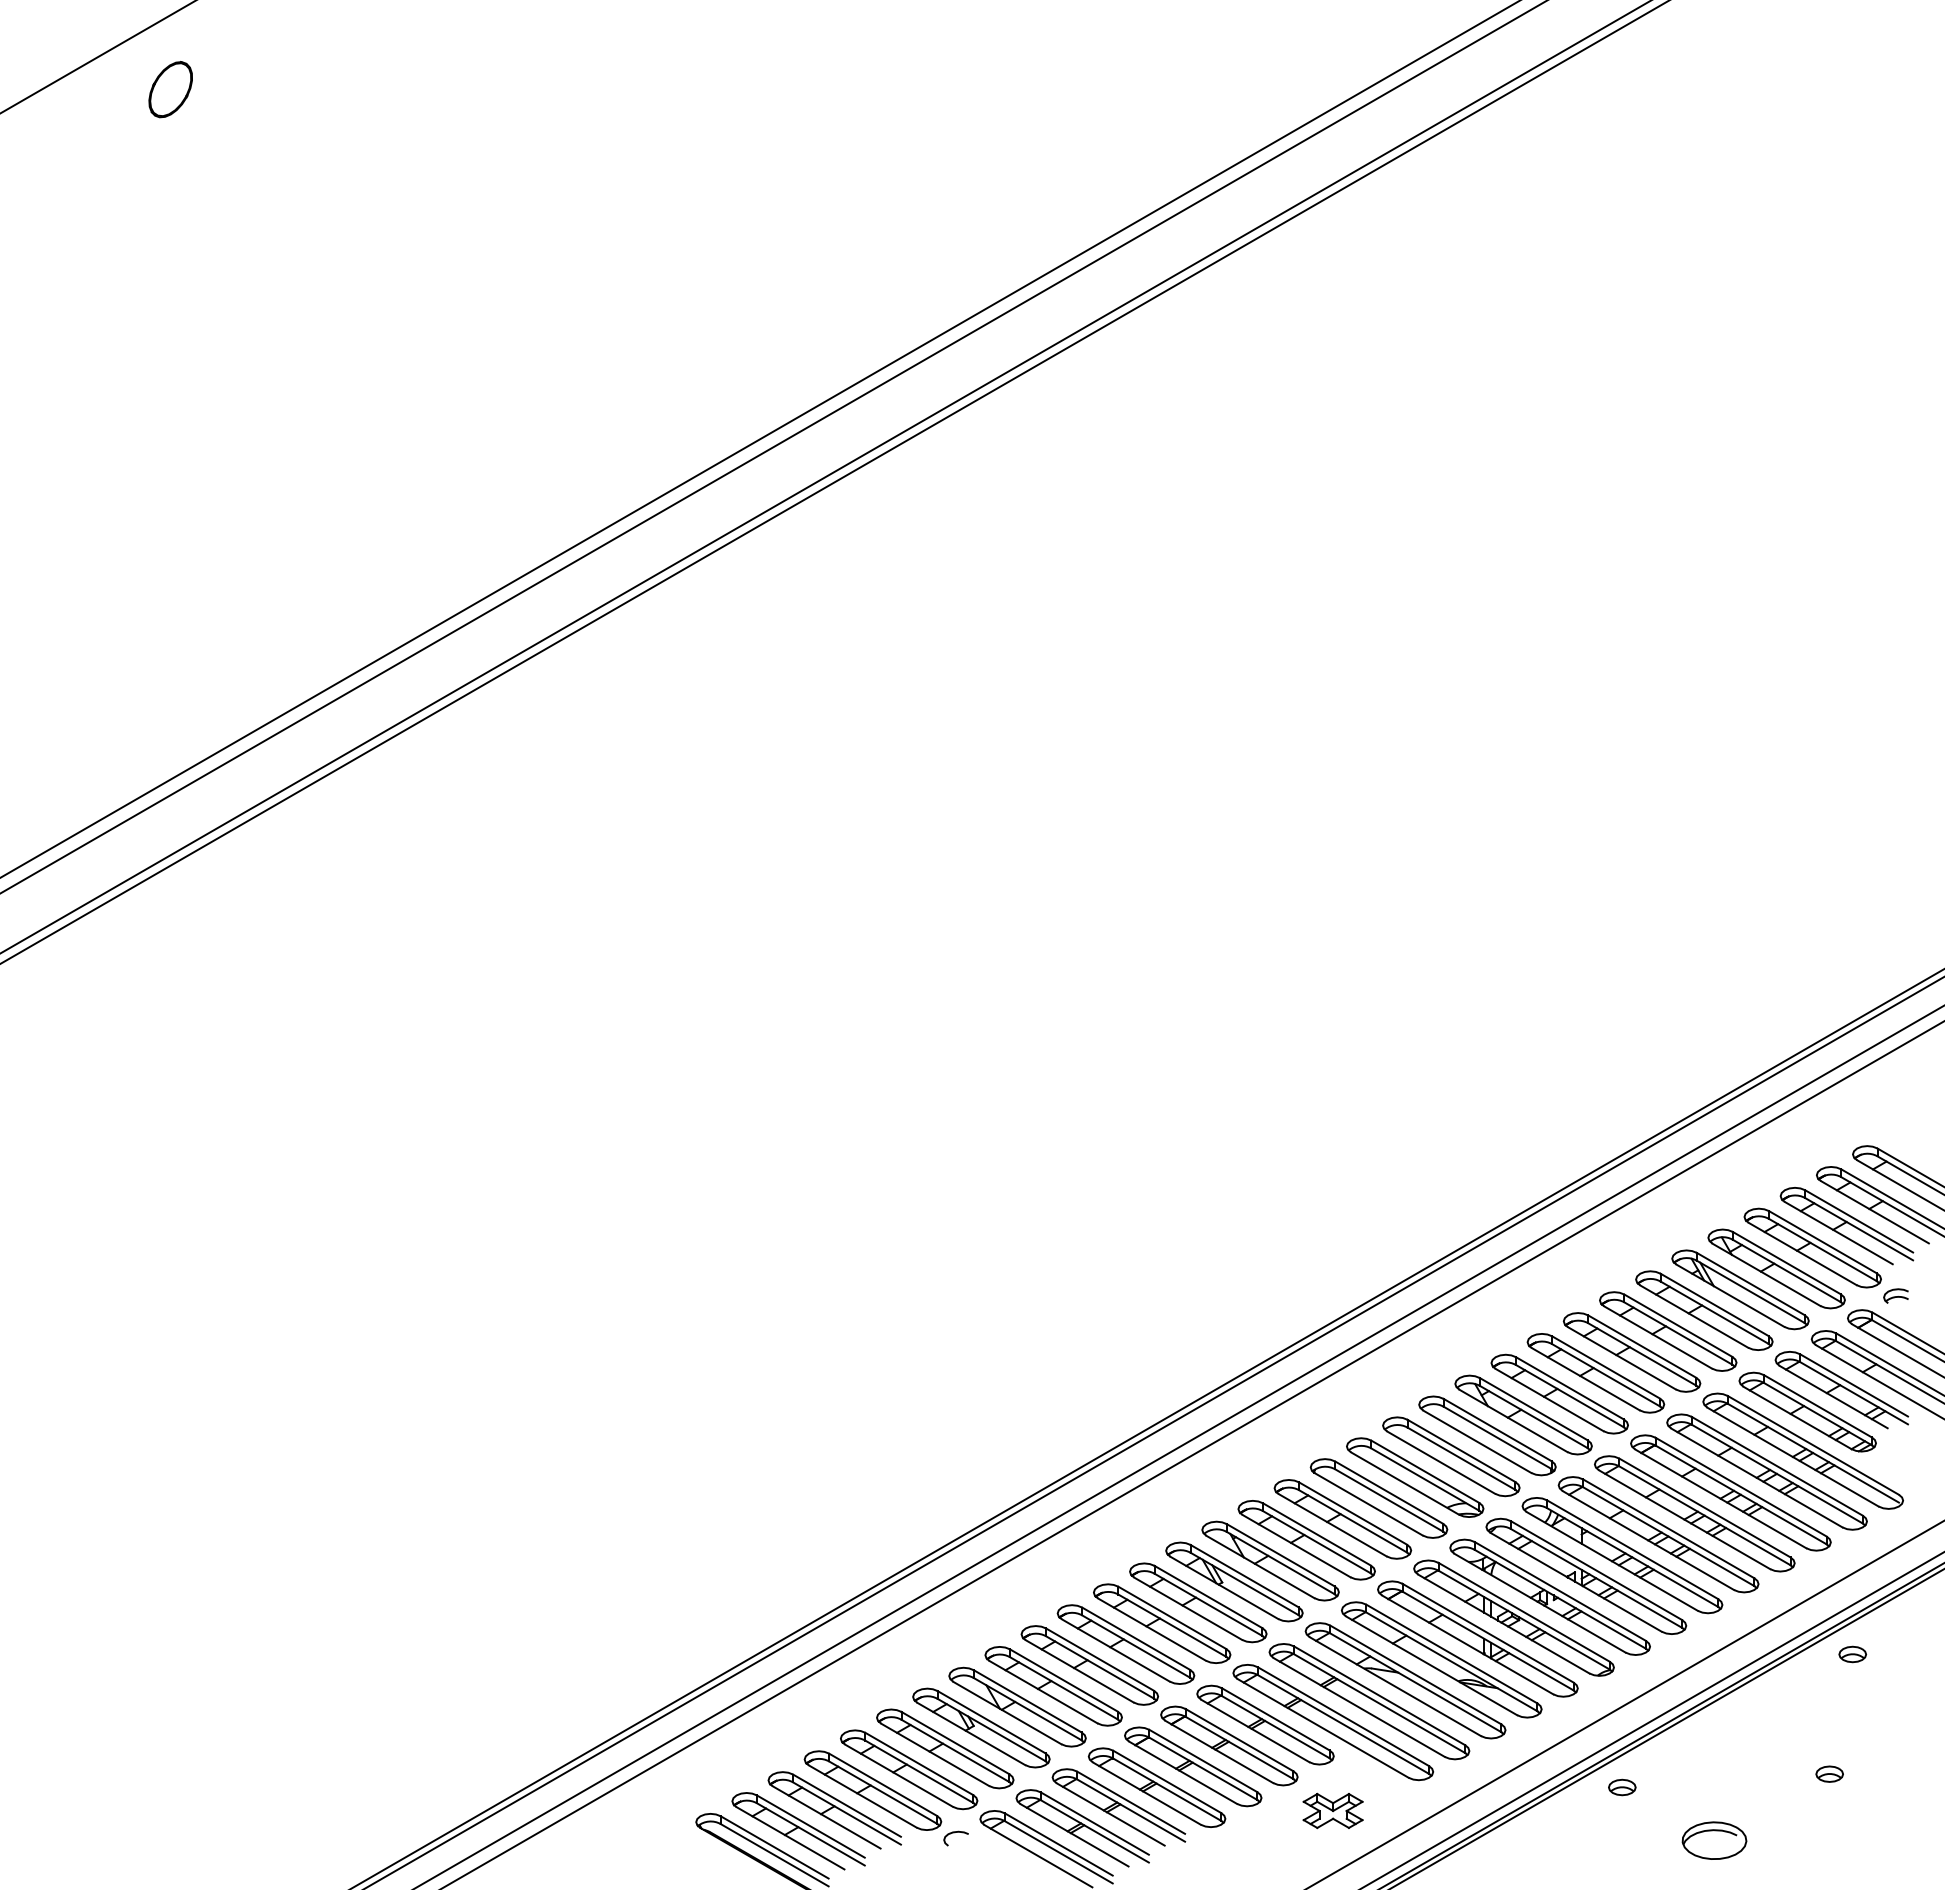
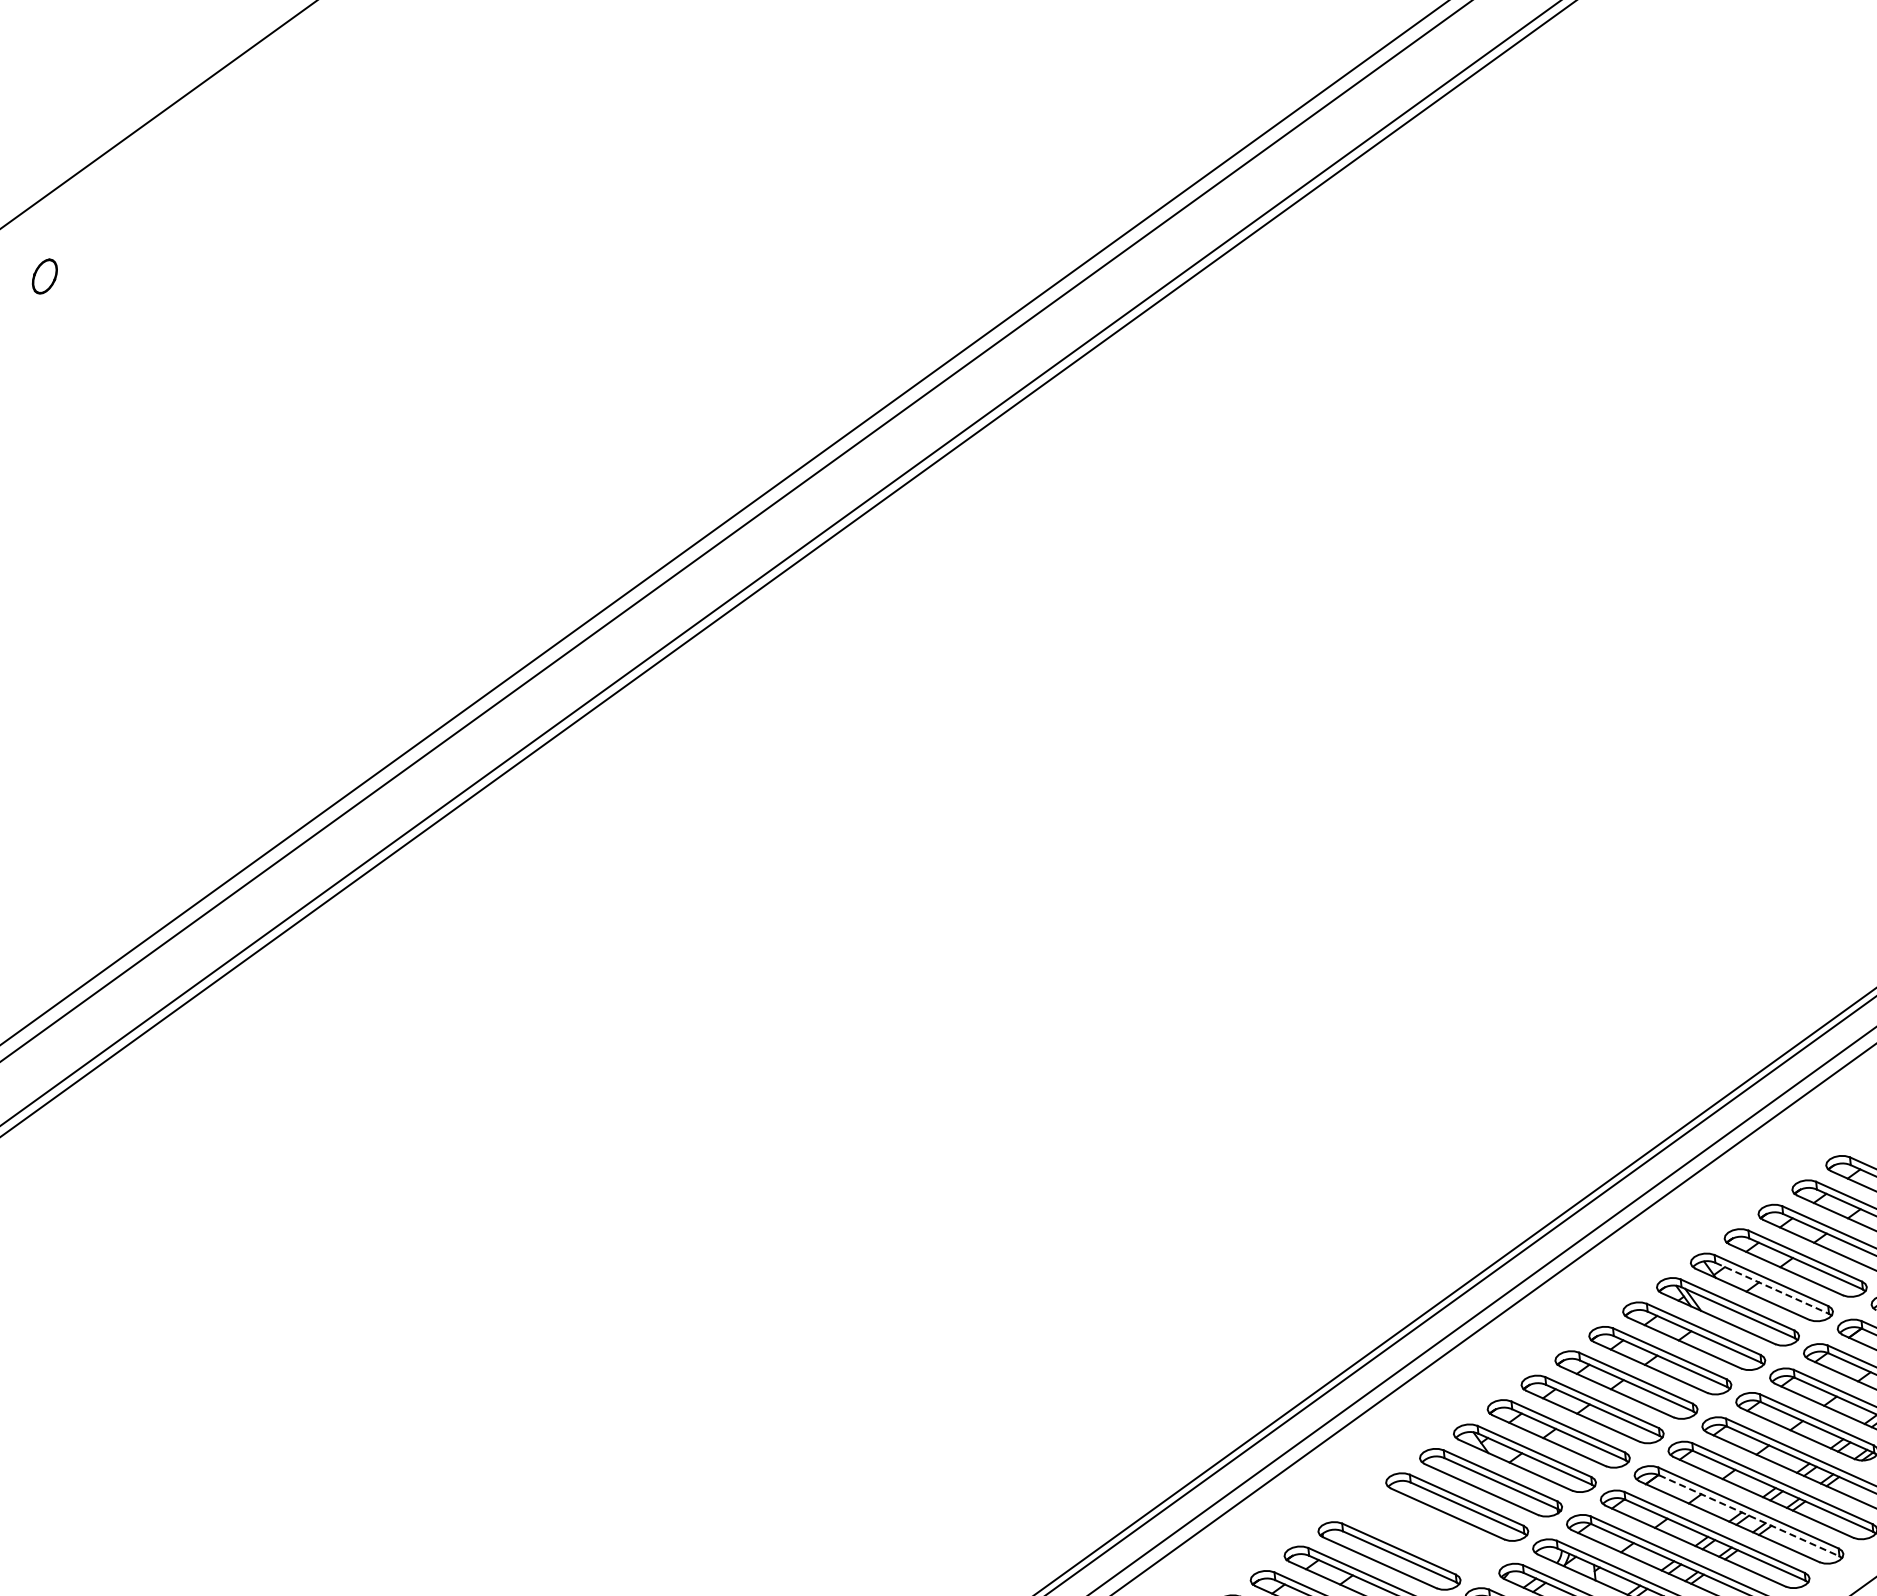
part: (170, 89) -> (44, 276), size x0.6
line: (1787, 1271) -> (1772, 1288), solid -> dashed
part: (1415, 1477) -> (1423, 1531), removed
line: (1741, 1494) -> (1749, 1515), solid -> dashed

